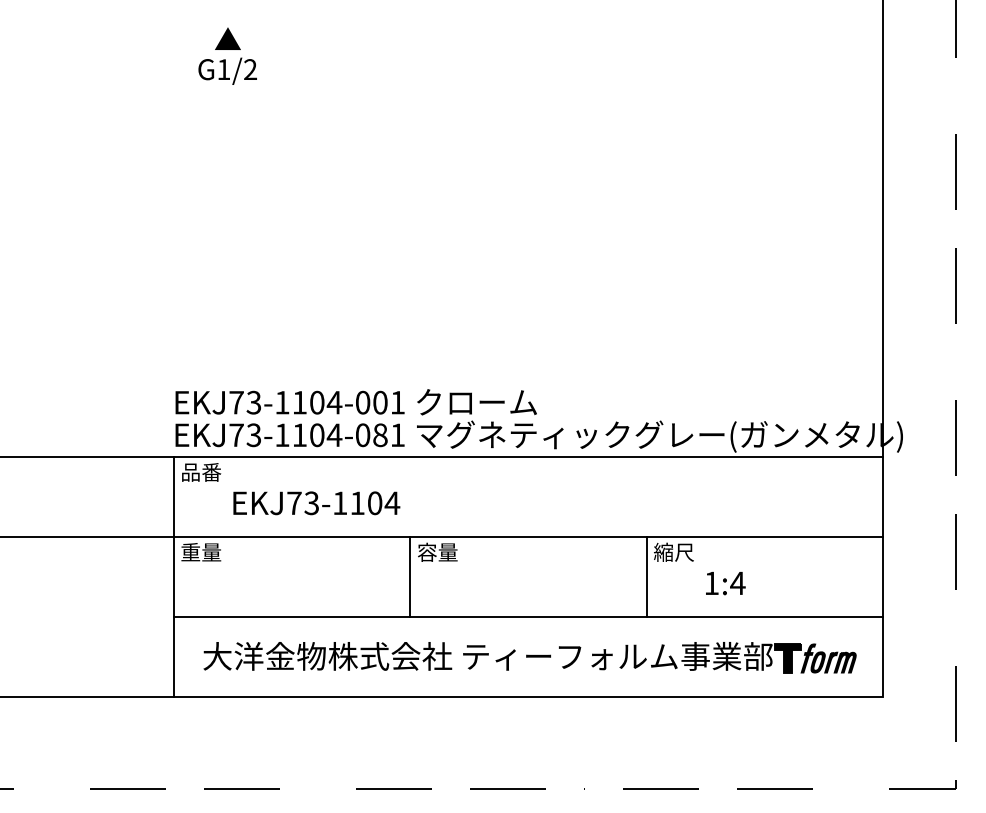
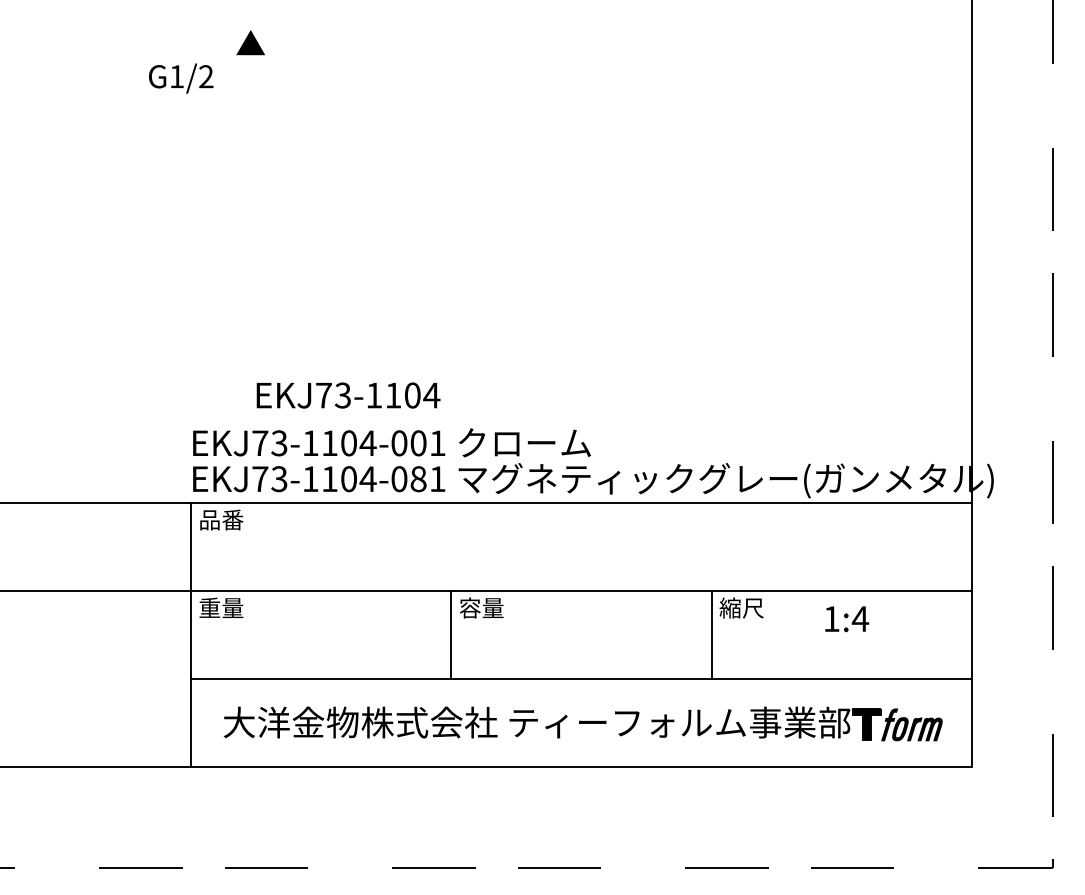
text: (227, 70) -> (180, 77), moved
text: (316, 503) -> (348, 395), moved
text: (725, 583) -> (846, 619), moved

